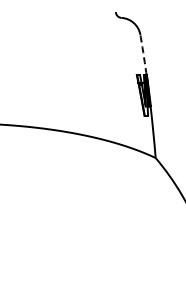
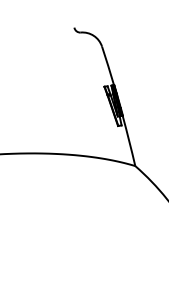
arc: (143, 54) -> (107, 65), dashed -> solid

